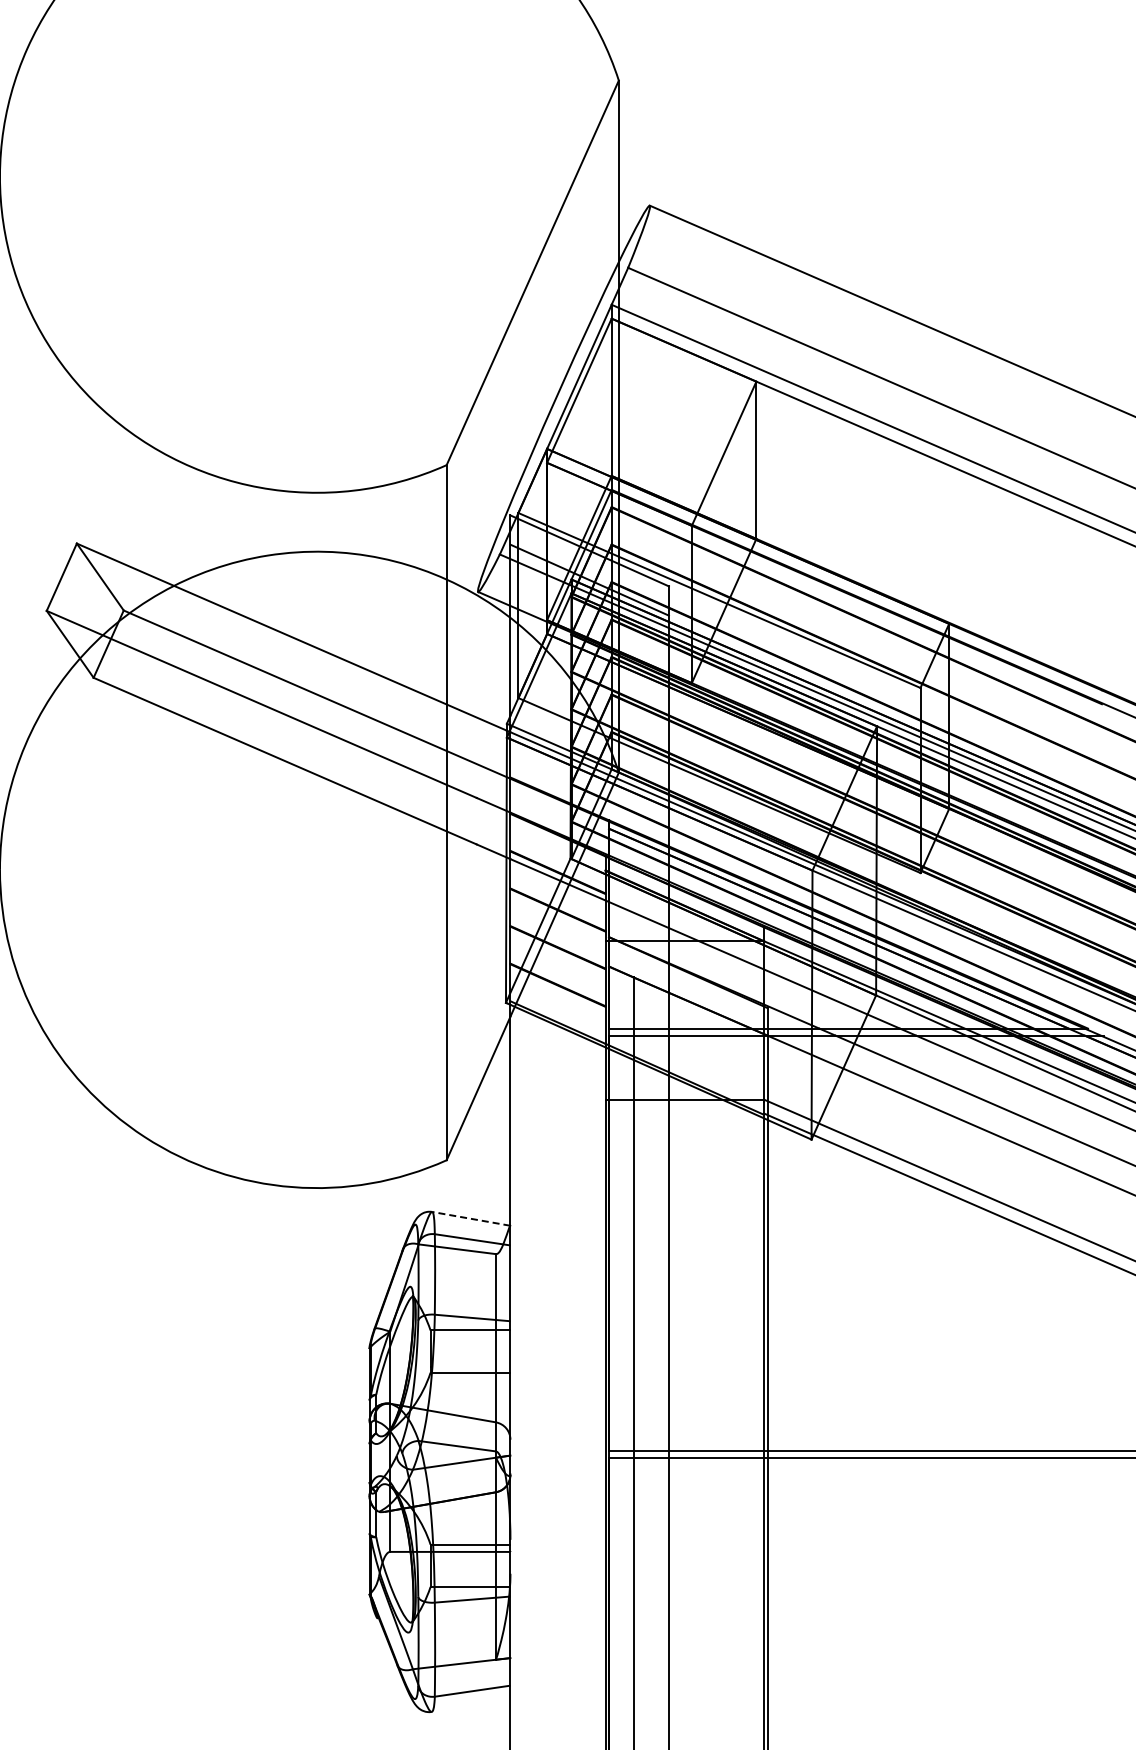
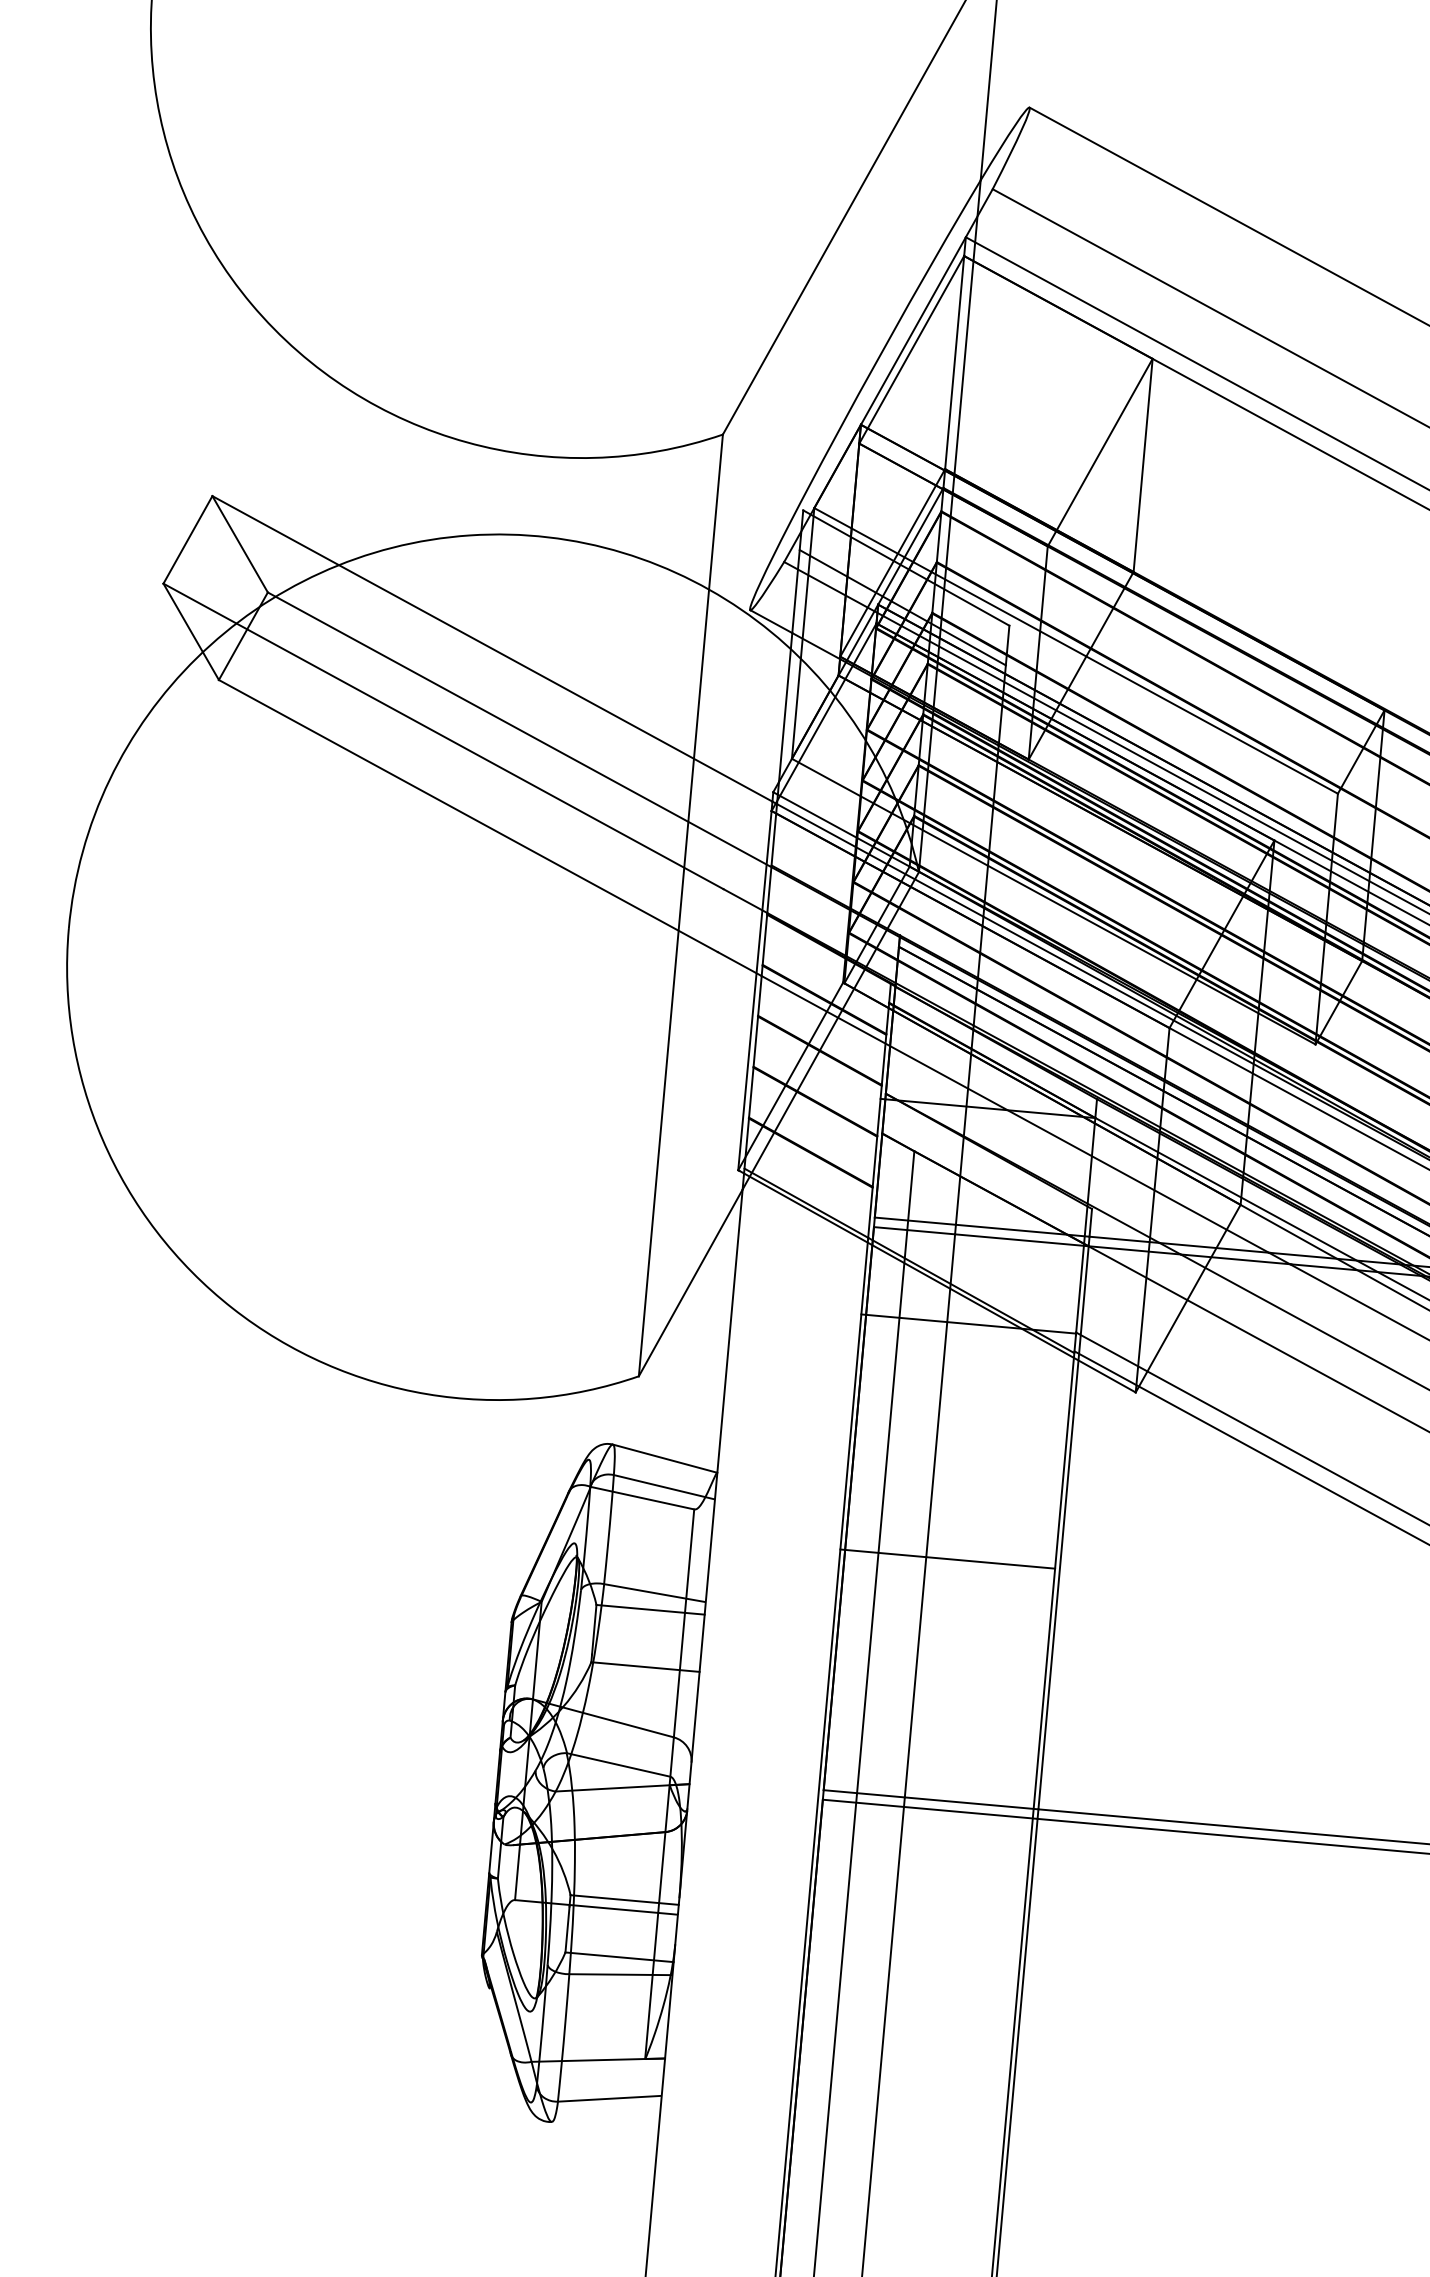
line: (471, 1218) -> (665, 1458), dashed -> solid
line: (684, 1273) -> (947, 1558), added

